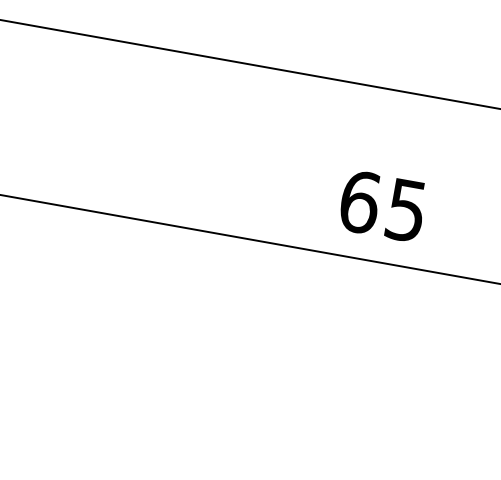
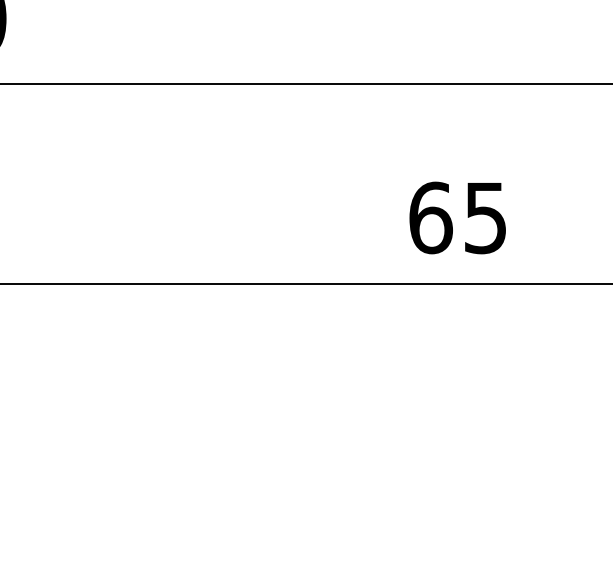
text: (382, 205) -> (457, 217), moved

